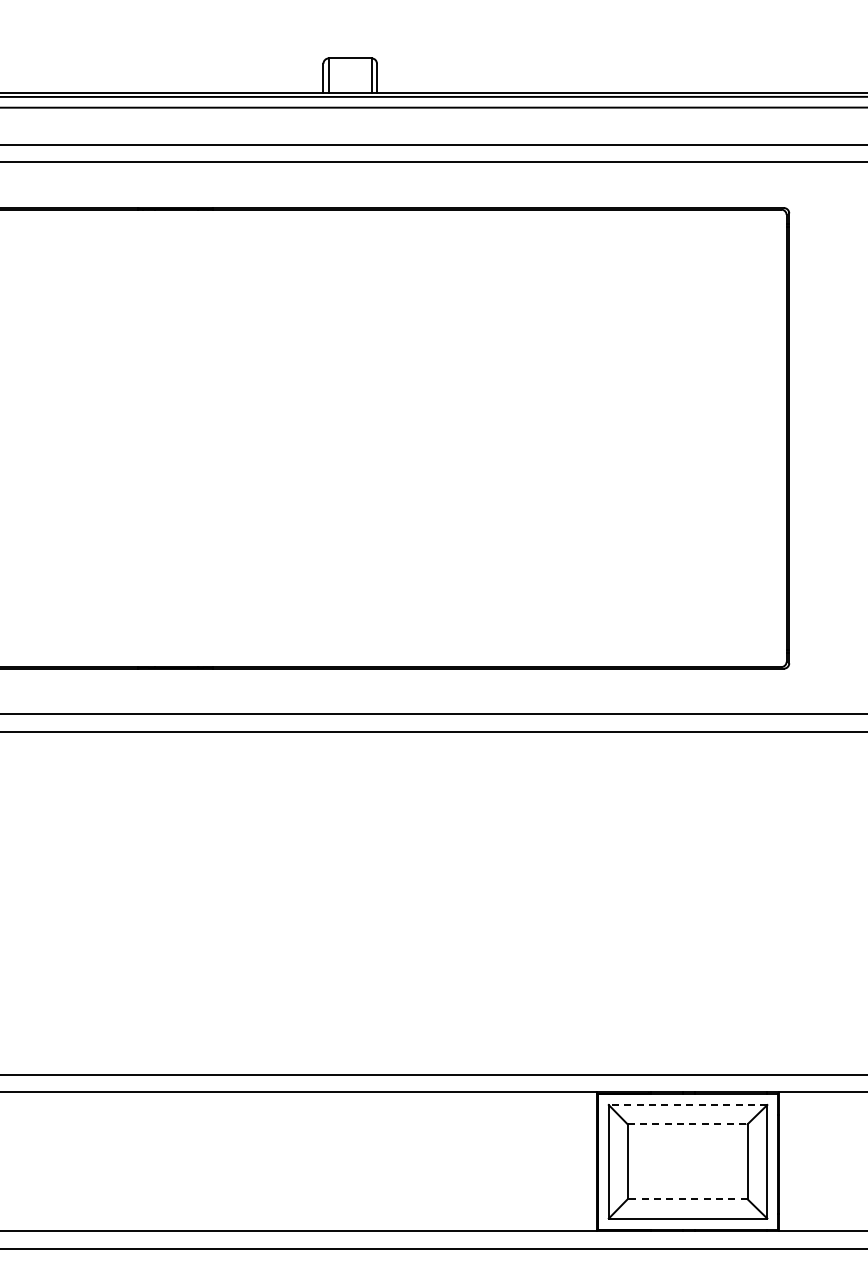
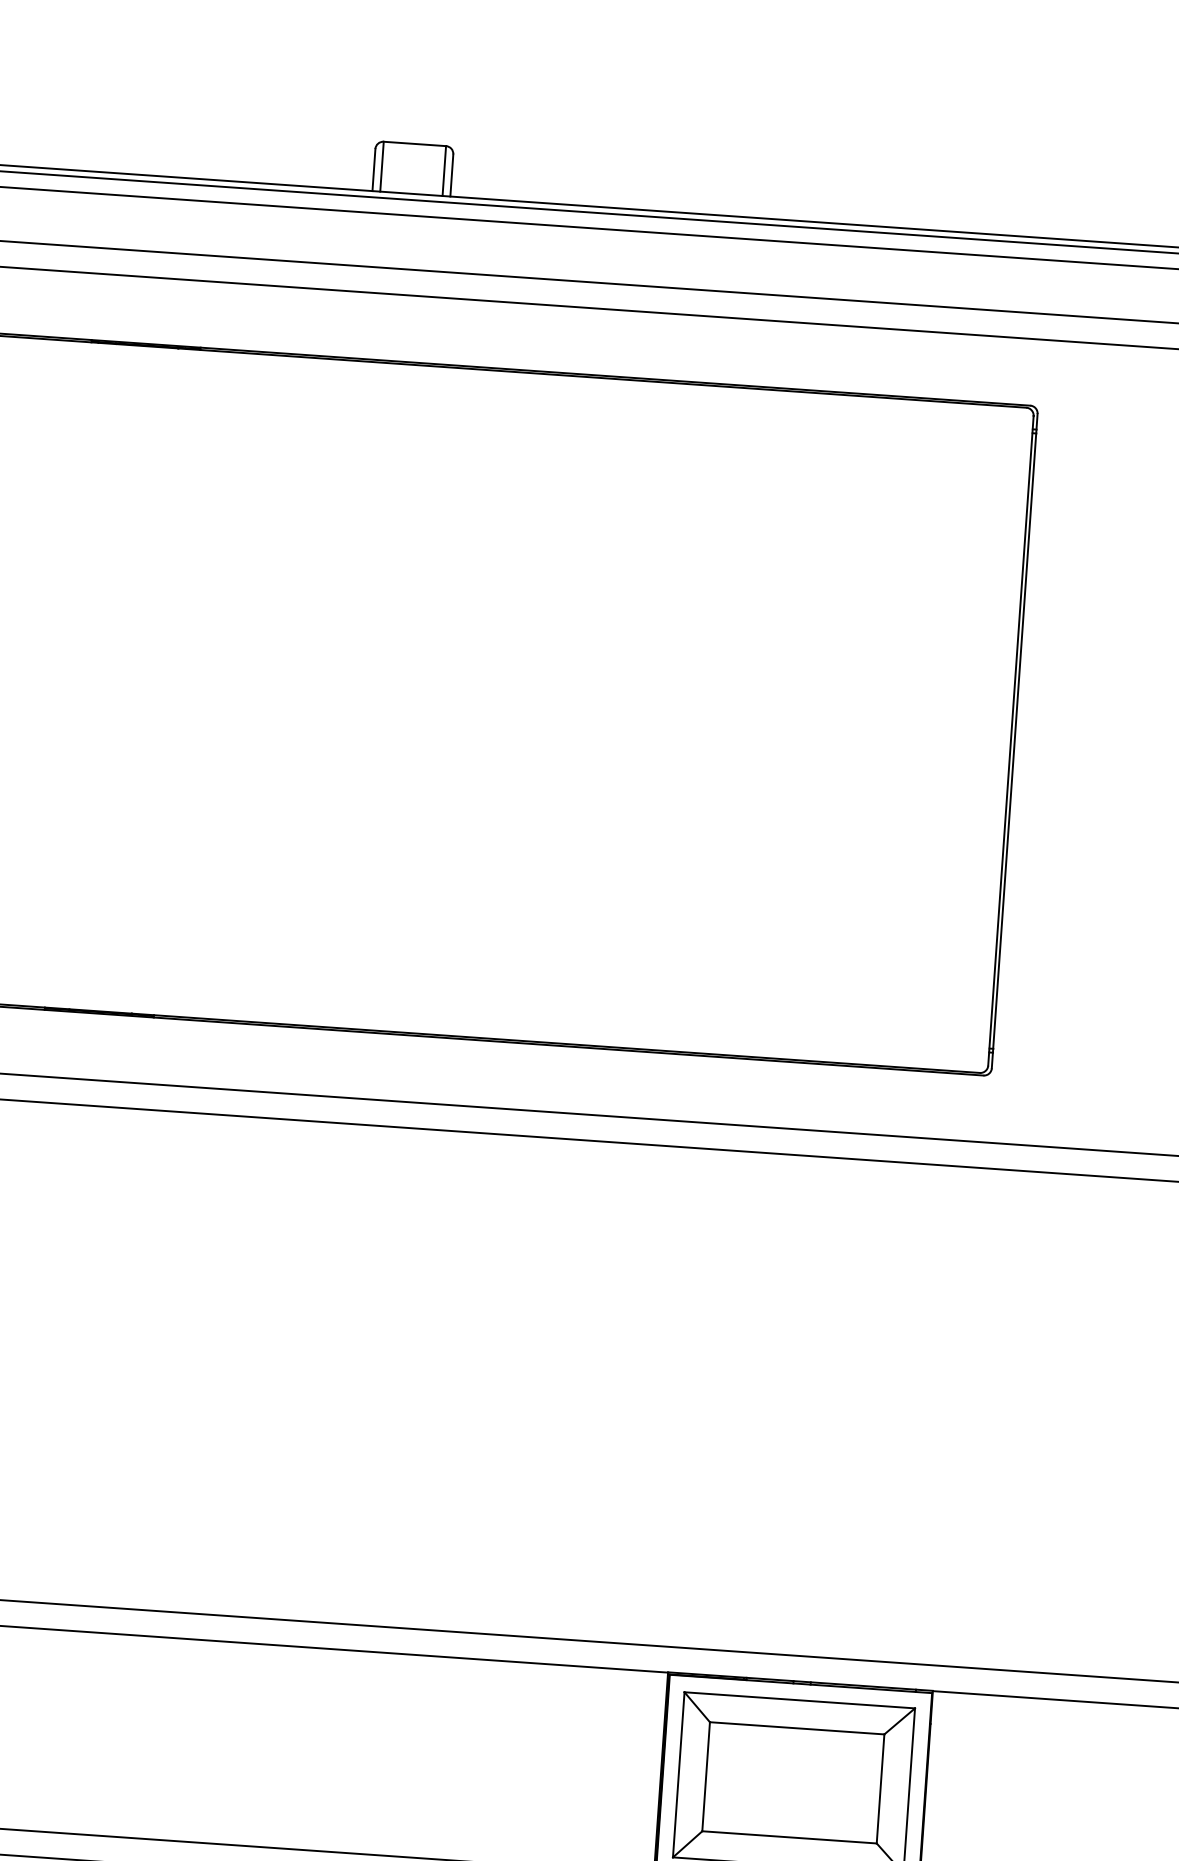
line: (687, 1105) -> (798, 1700), dashed -> solid
line: (687, 1124) -> (796, 1728), dashed -> solid
line: (687, 1199) -> (789, 1837), dashed -> solid

